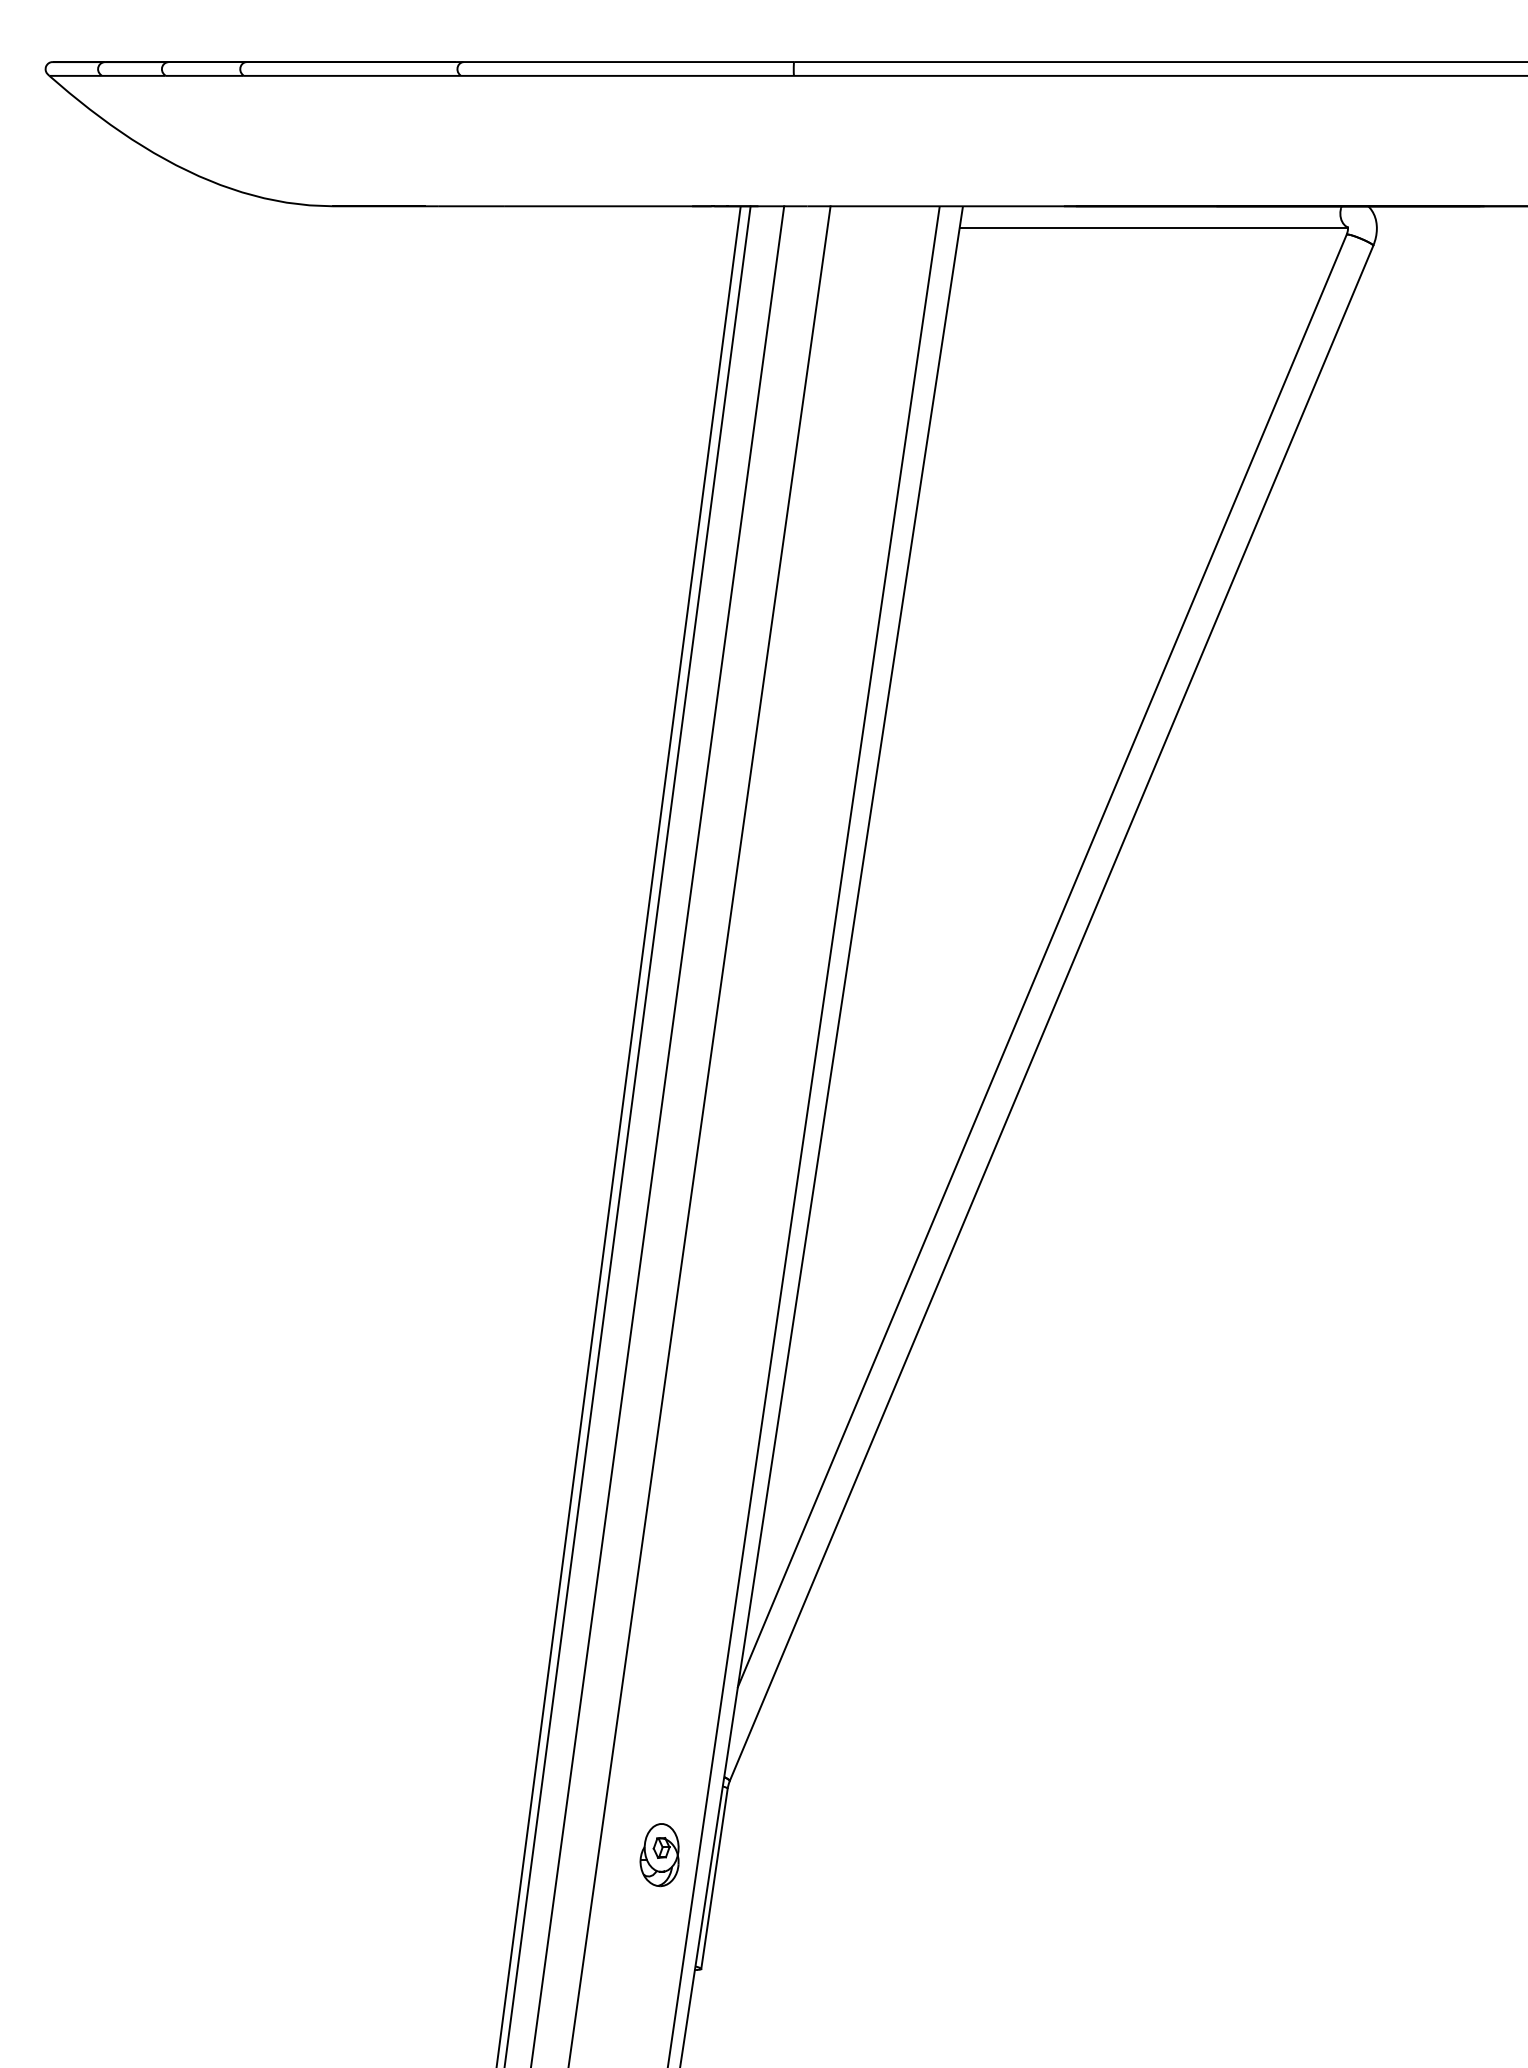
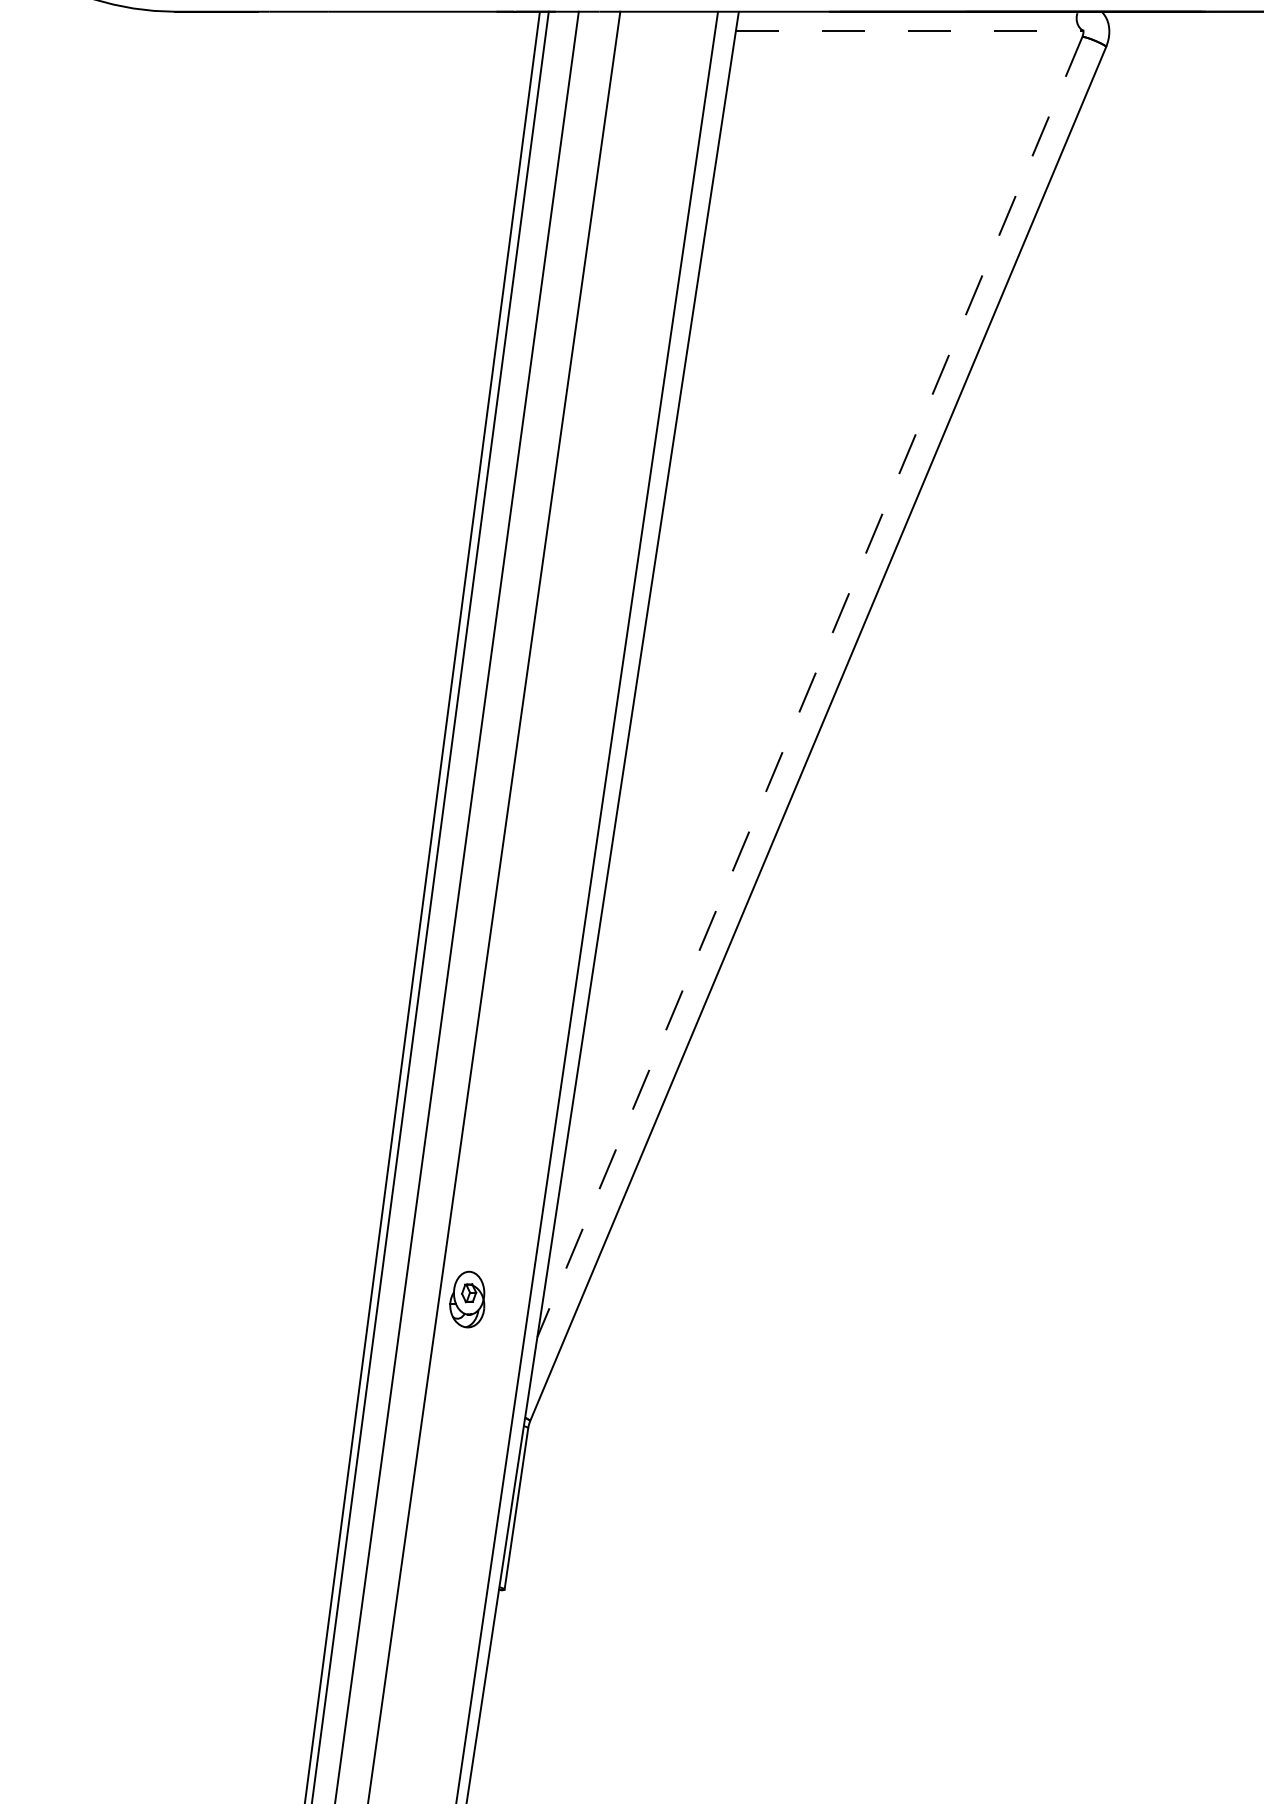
line: (1154, 227) -> (910, 30), solid -> dashed
line: (1042, 961) -> (810, 687), solid -> dashed
part: (659, 1855) -> (467, 1299), moved

